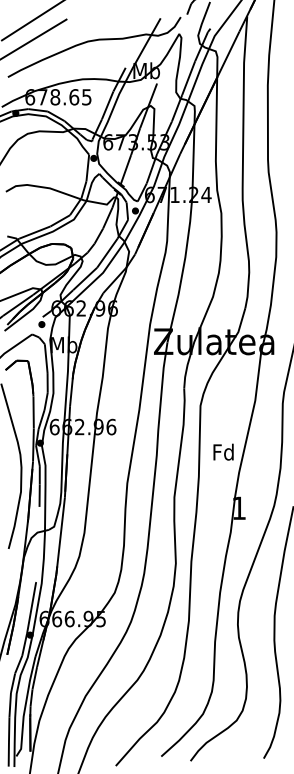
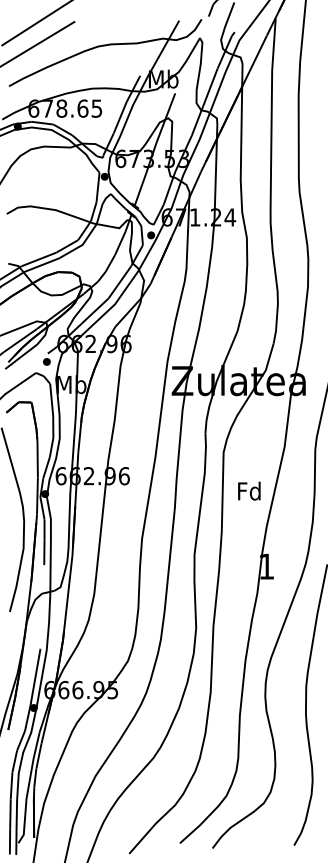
text: (223, 451) -> (249, 490), moved

